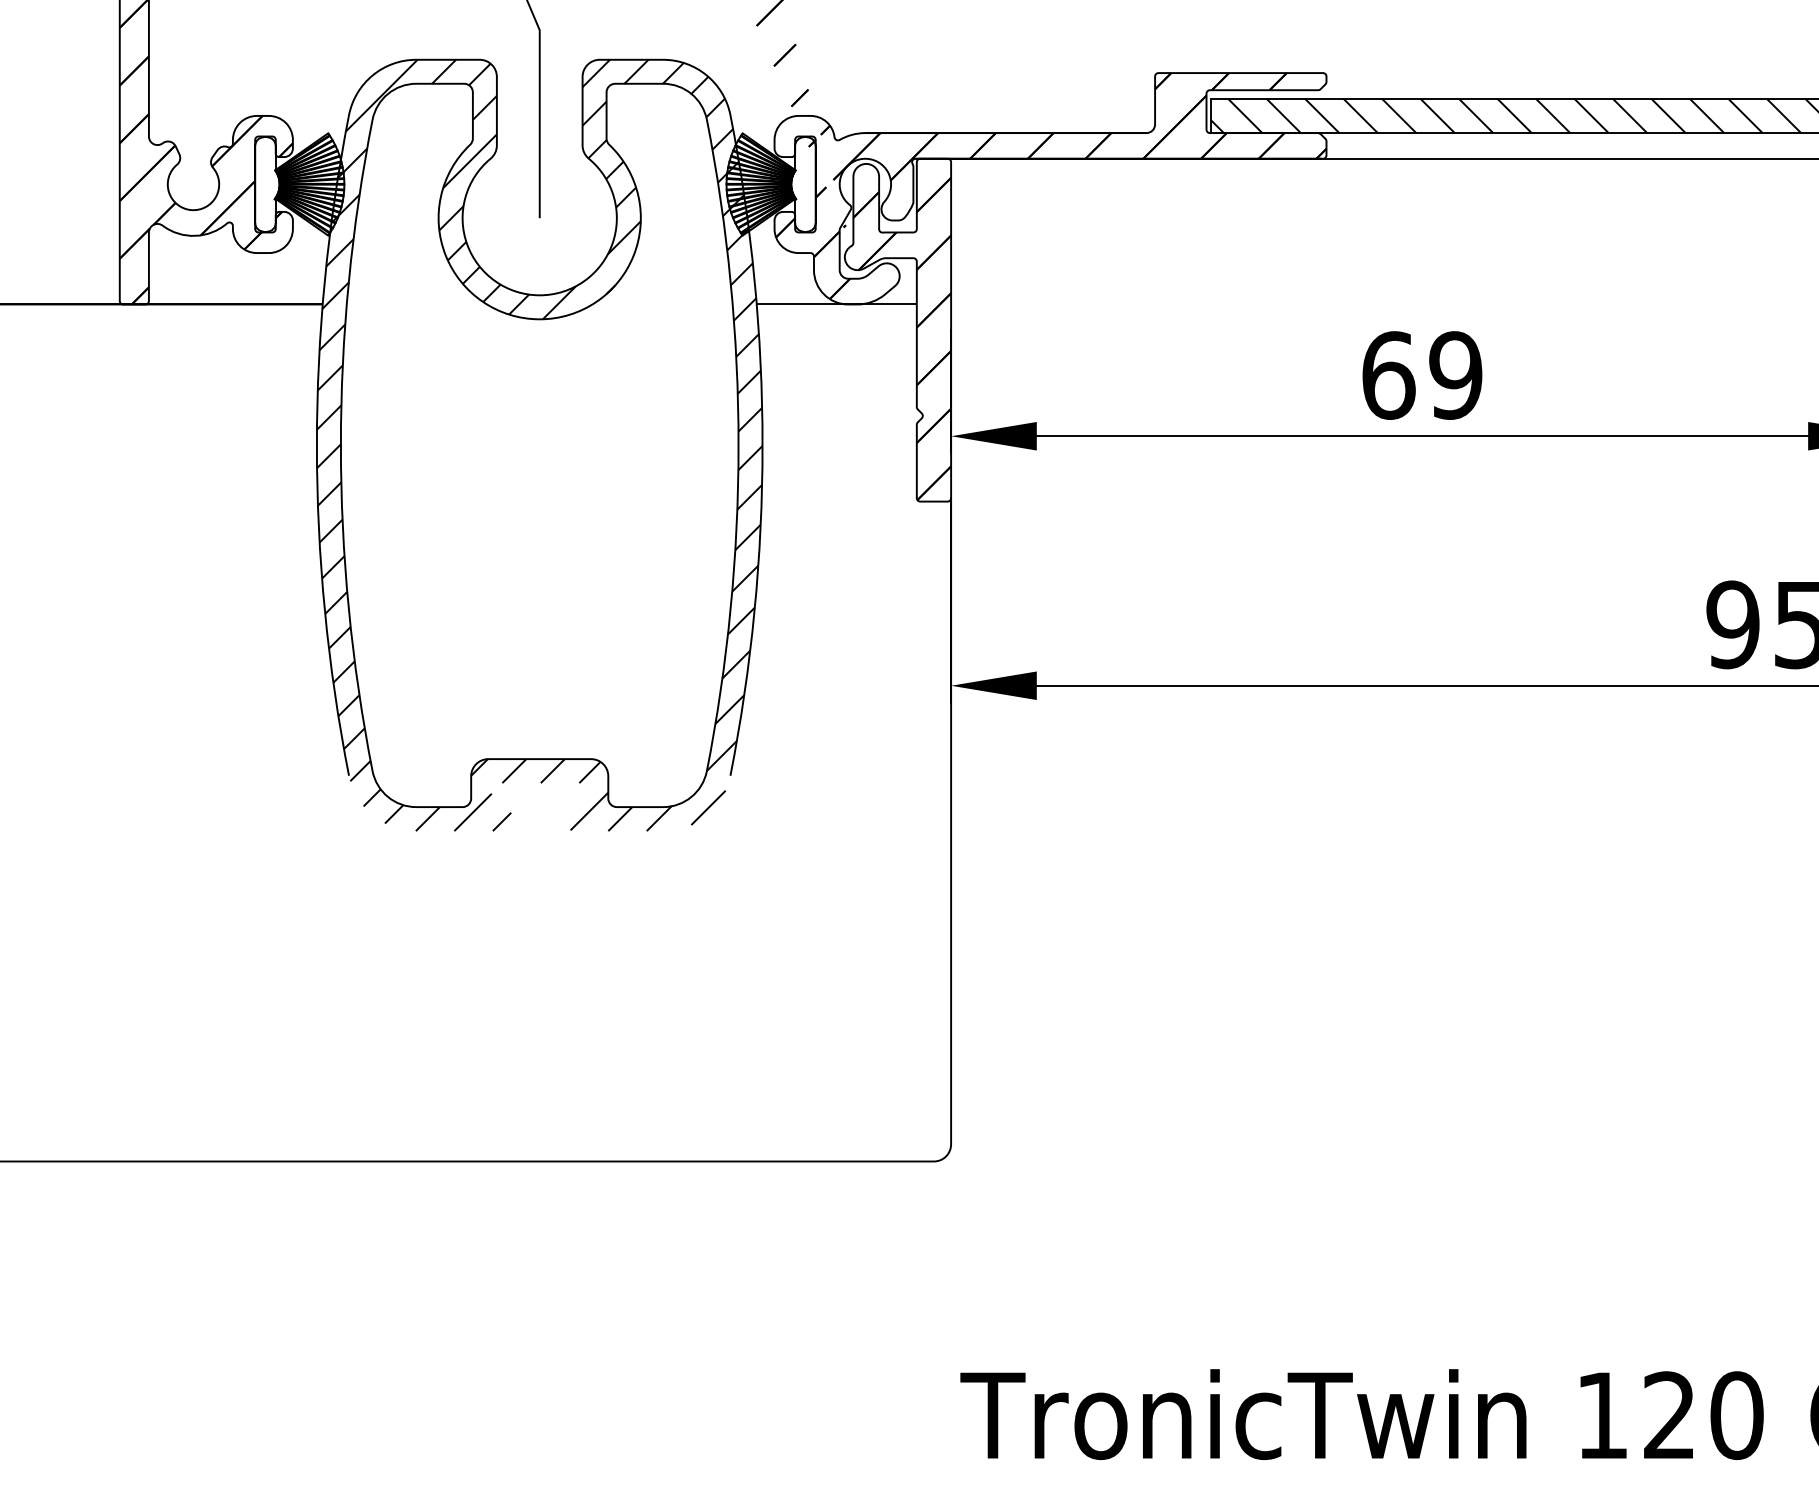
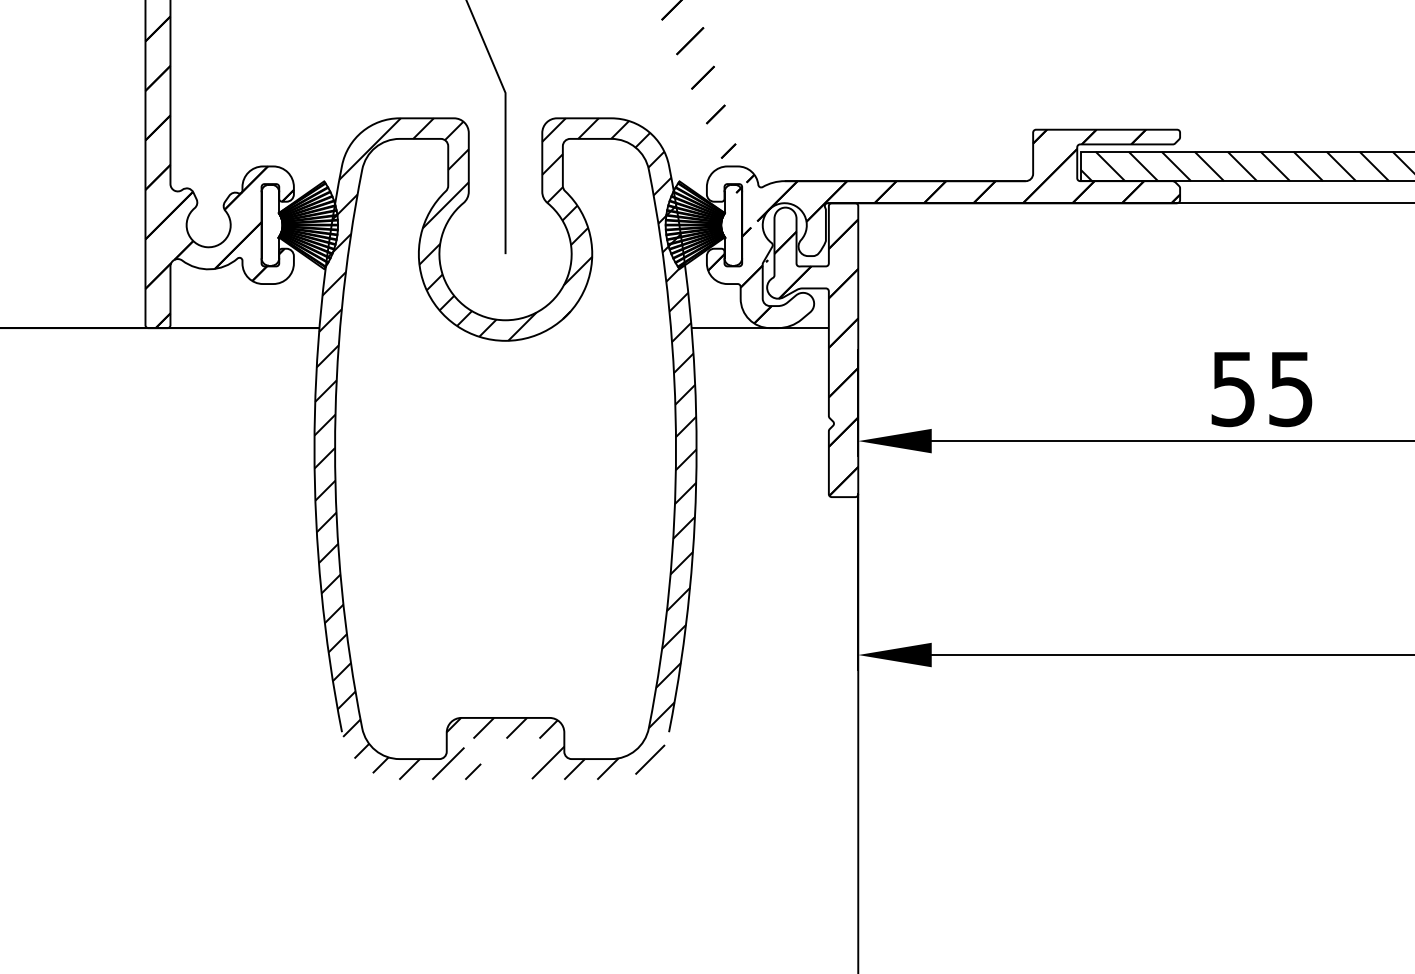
text: (1422, 375) -> (1262, 389), 69 -> 55

